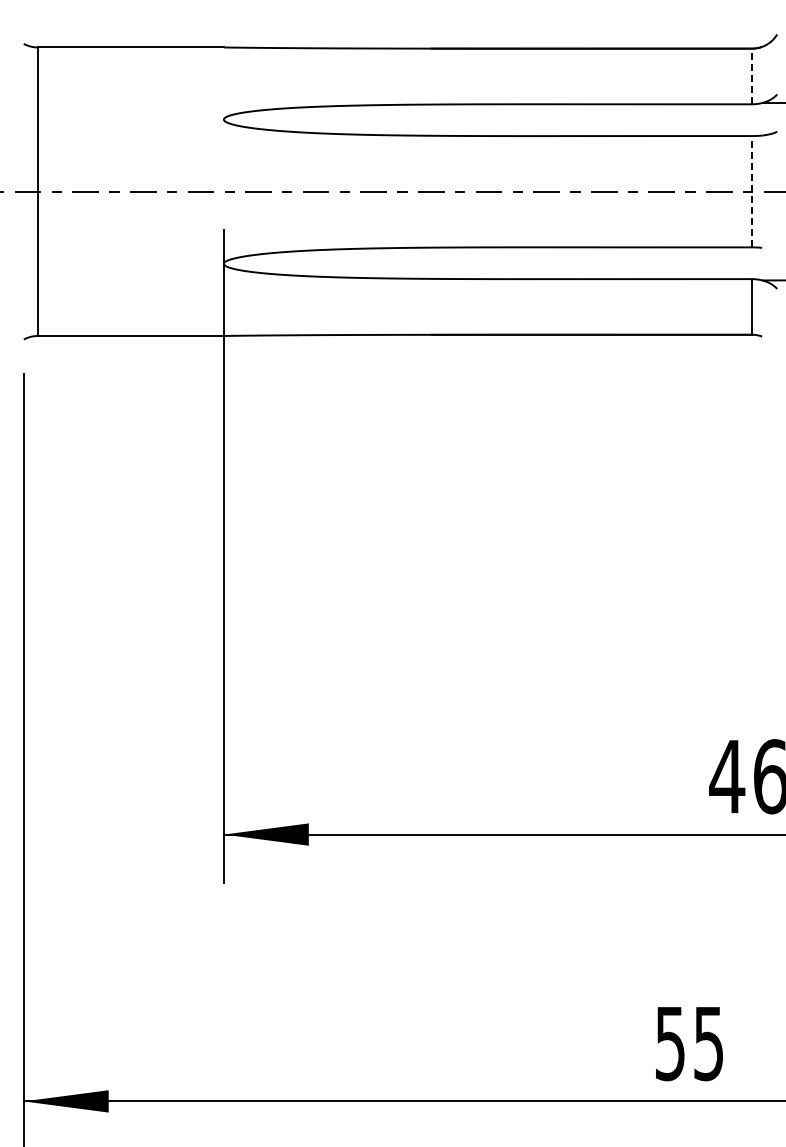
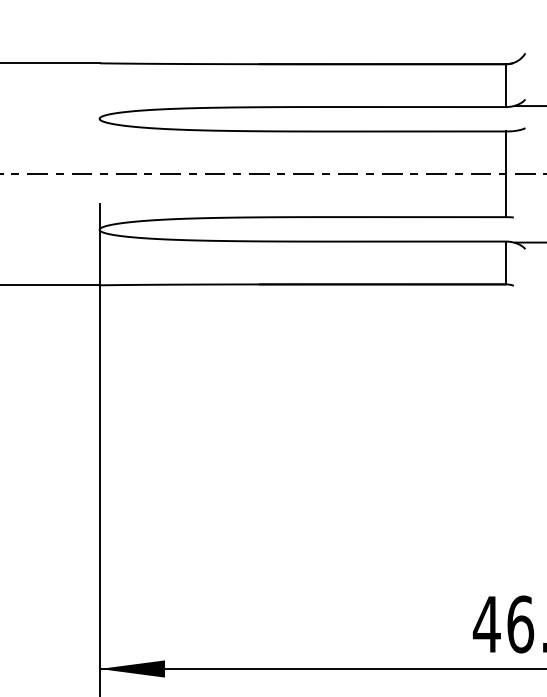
line: (752, 76) -> (506, 85), dashed -> solid
line: (752, 191) -> (506, 174), dashed -> solid

